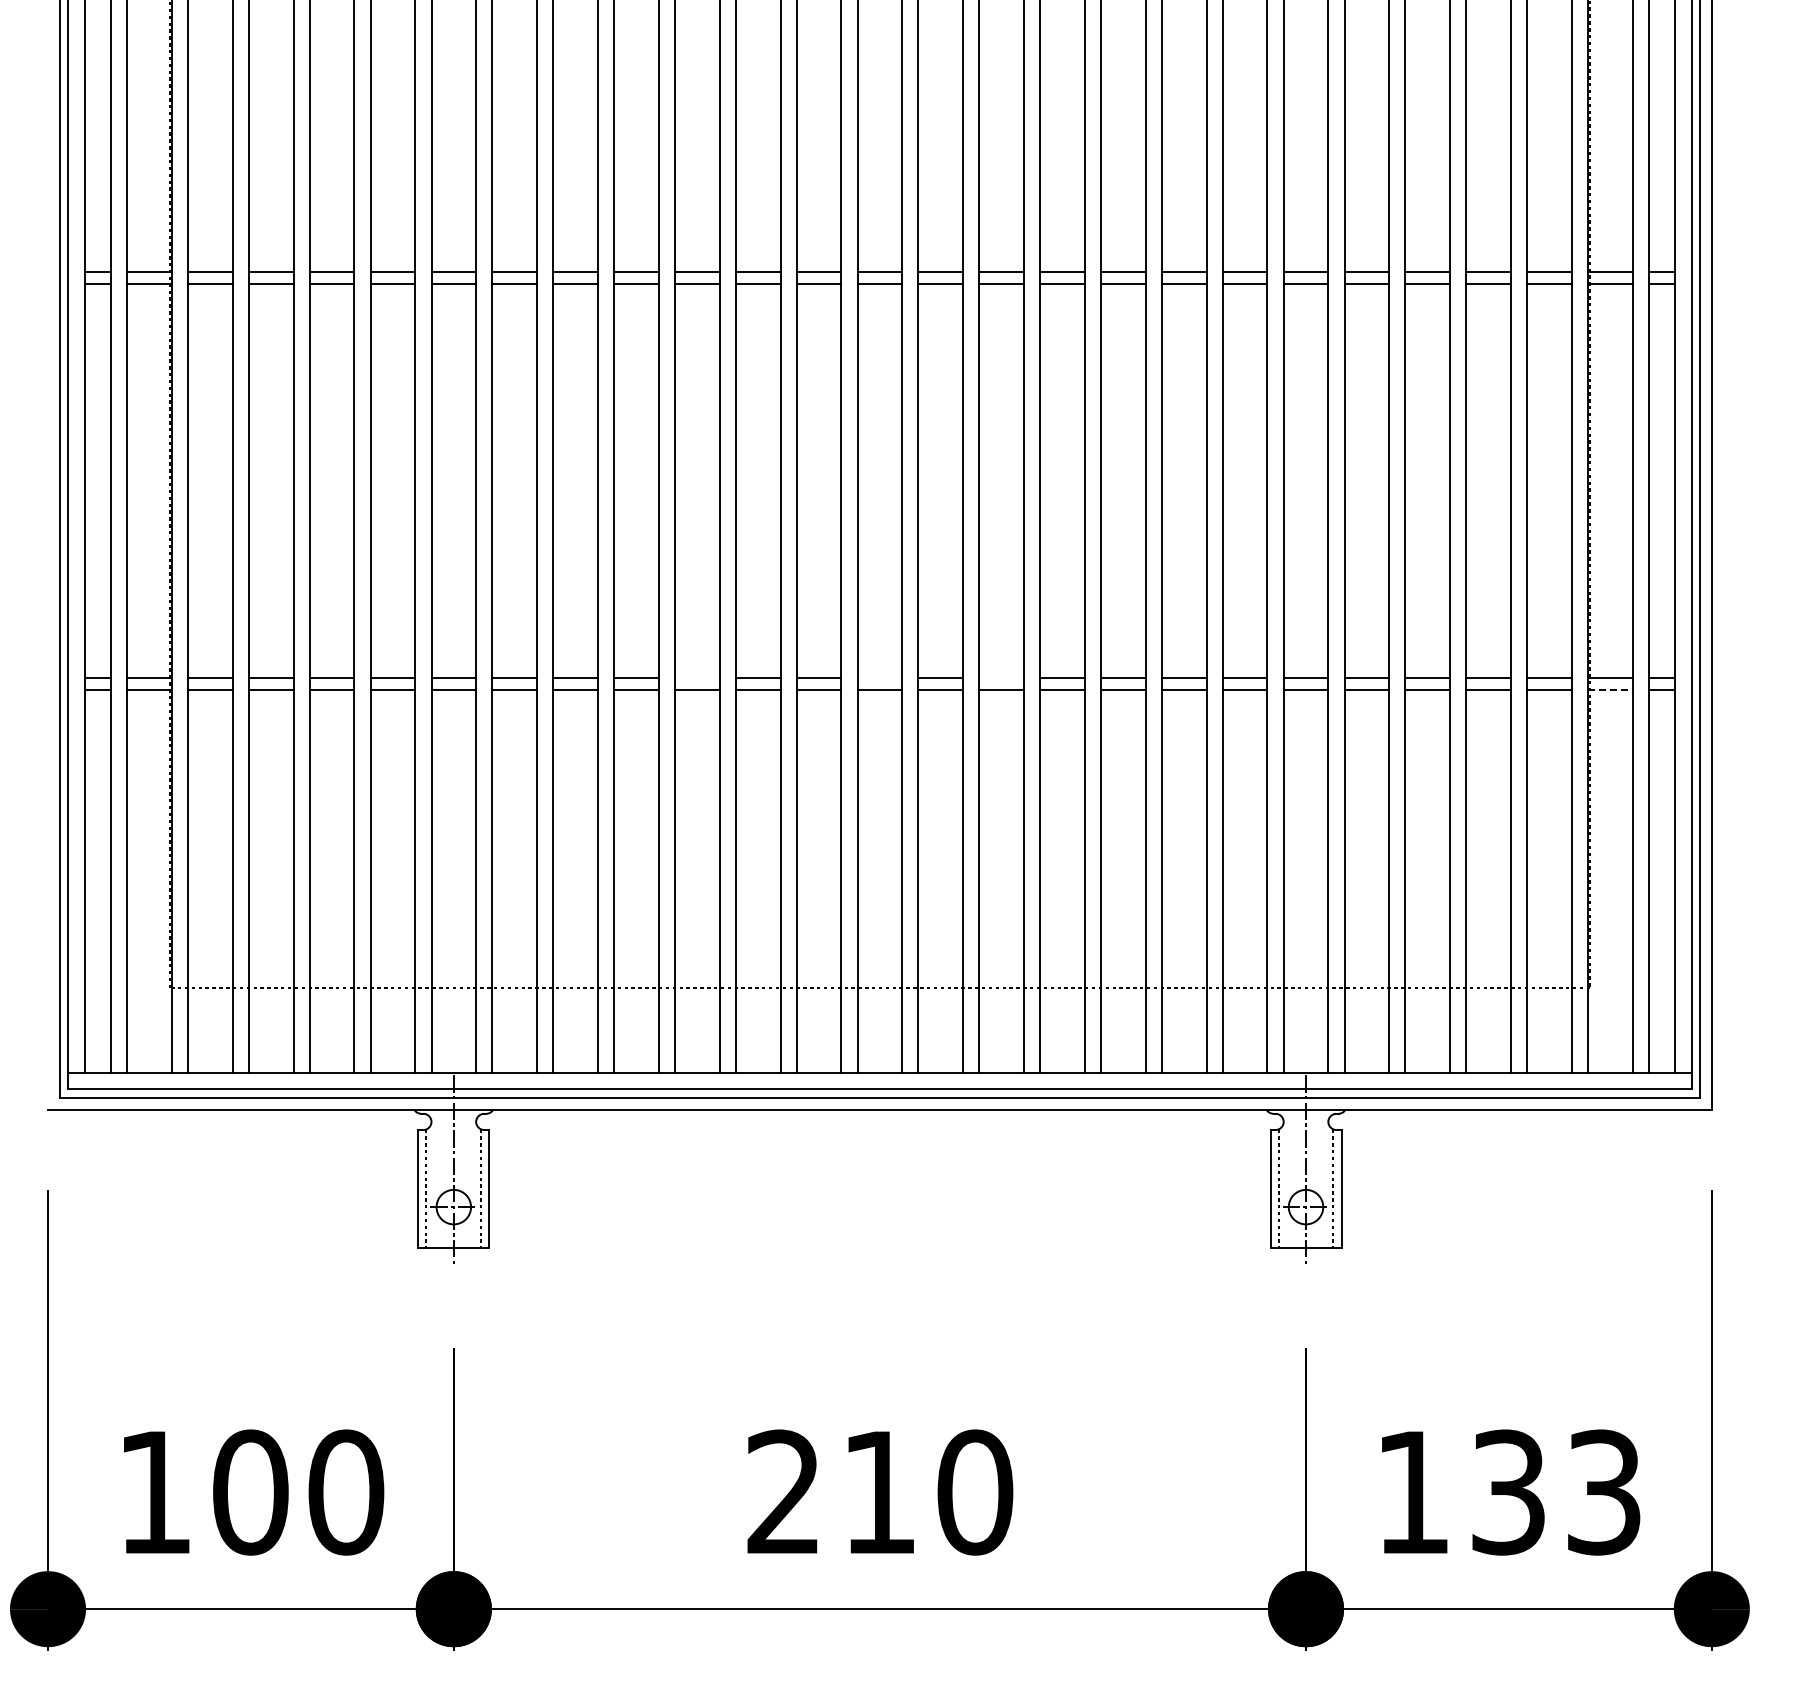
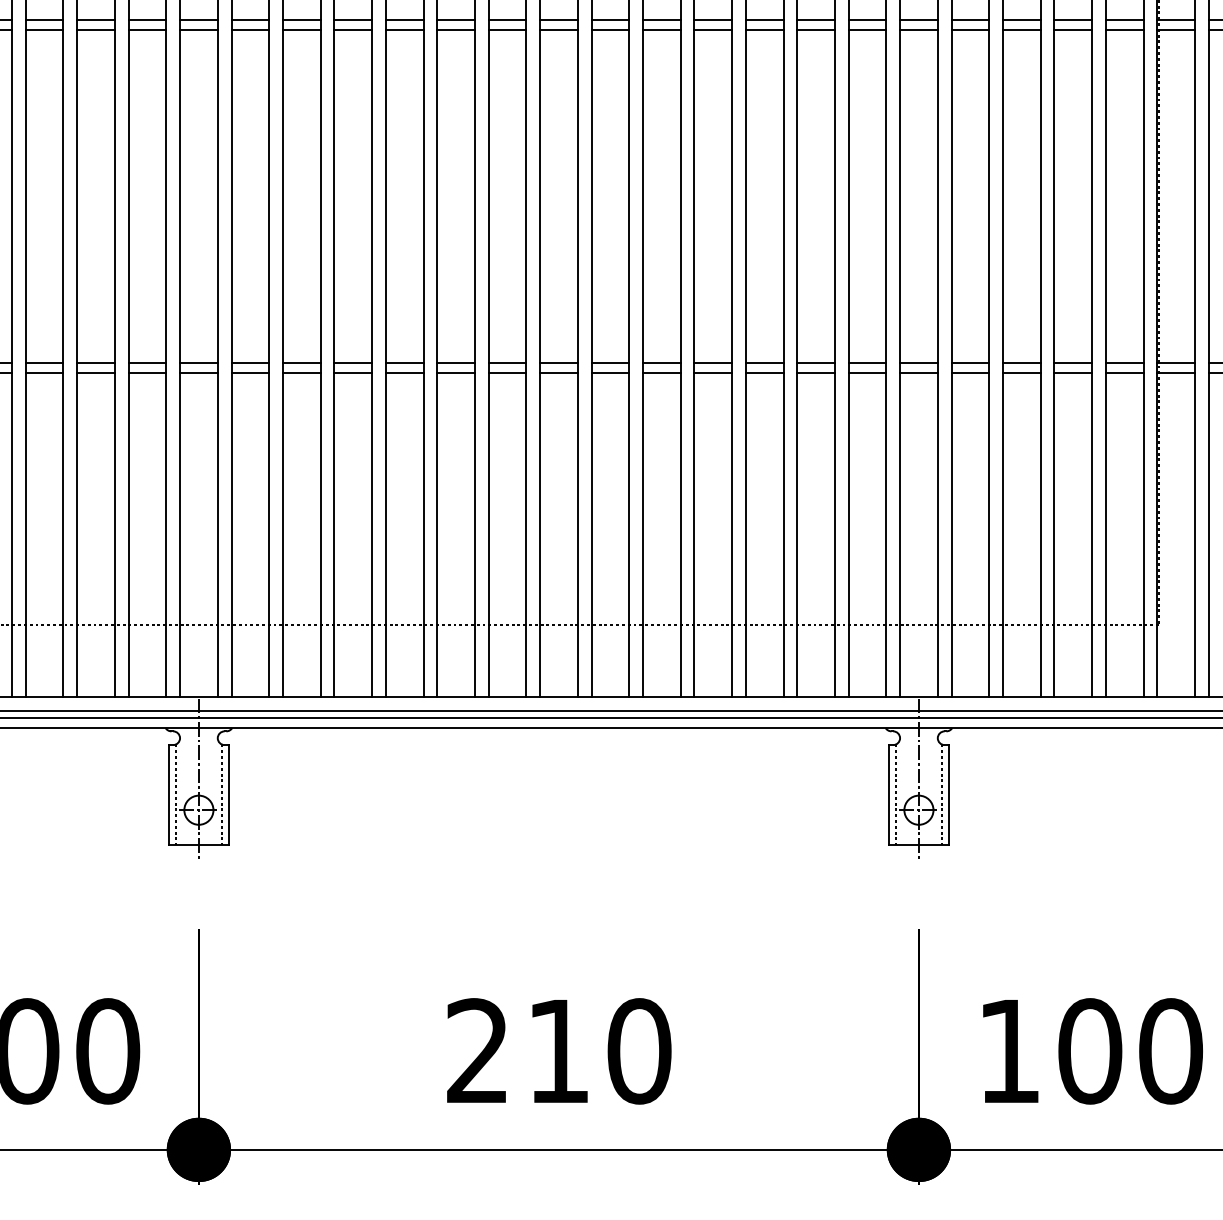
line: (696, 677) -> (403, 362), added
line: (879, 677) -> (558, 362), added
line: (1001, 677) -> (661, 362), added
line: (1610, 689) -> (1176, 372), dashed -> solid
text: (1556, 1492) -> (1130, 1051), 133 -> 100

